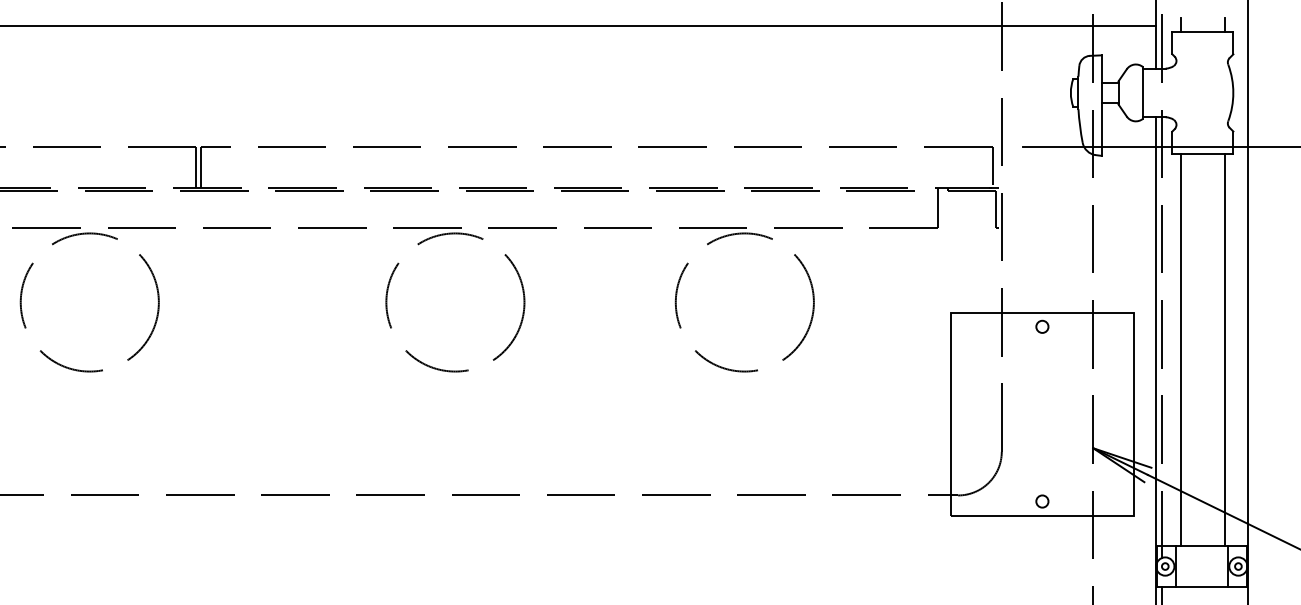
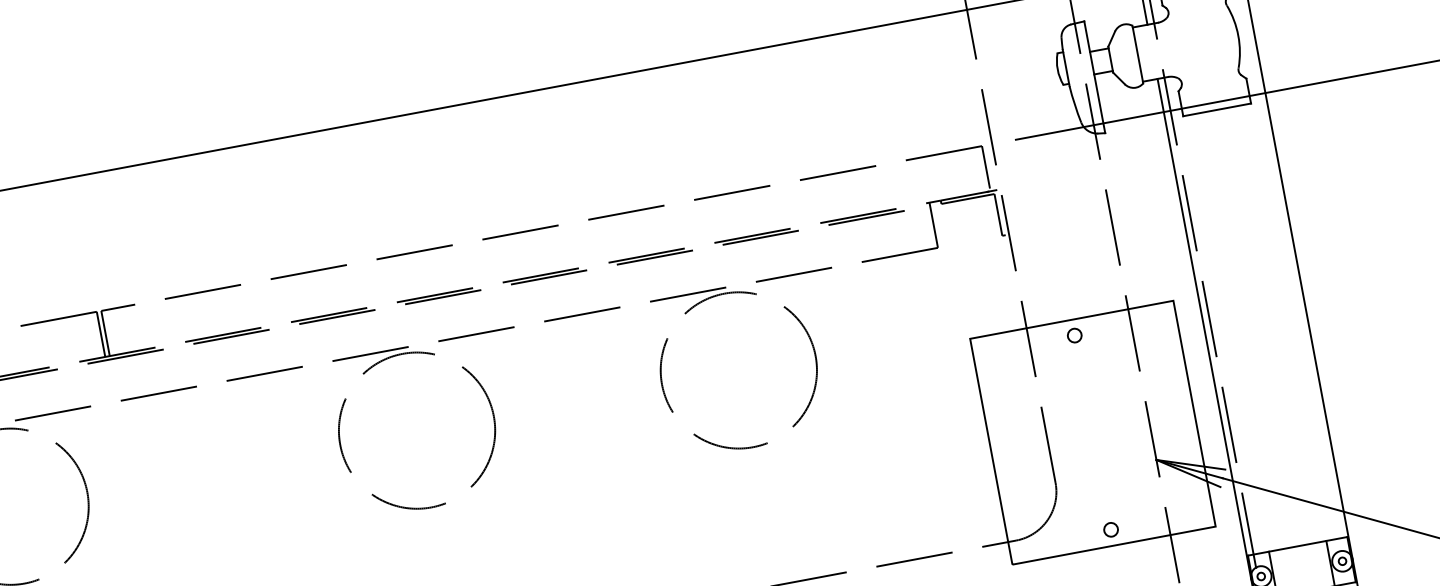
line: (1180, 349) -> (1232, 332), removed
line: (1224, 349) -> (1281, 322), removed

